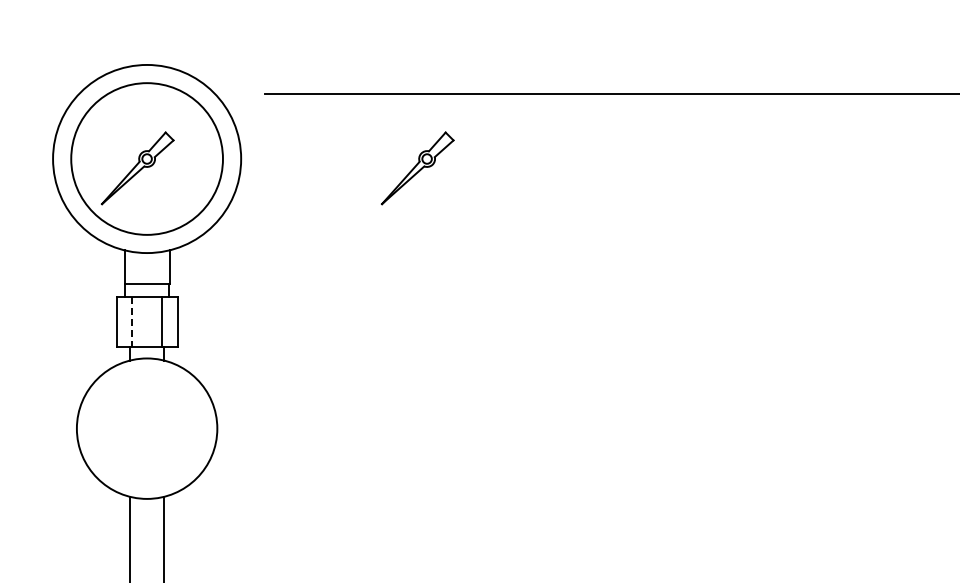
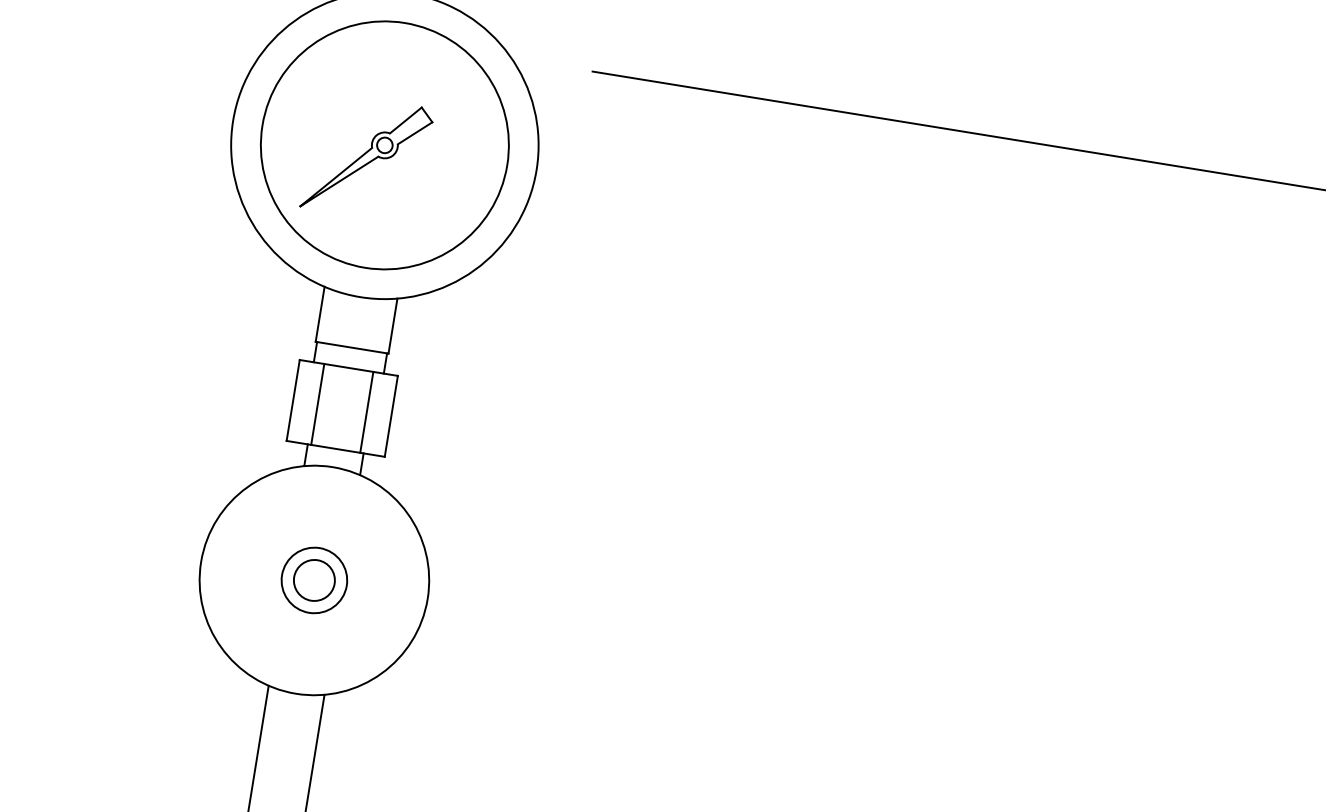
part: (417, 168) -> (818, 231), removed
line: (131, 322) -> (316, 405), dashed -> solid
part: (147, 428) -> (315, 580), added

